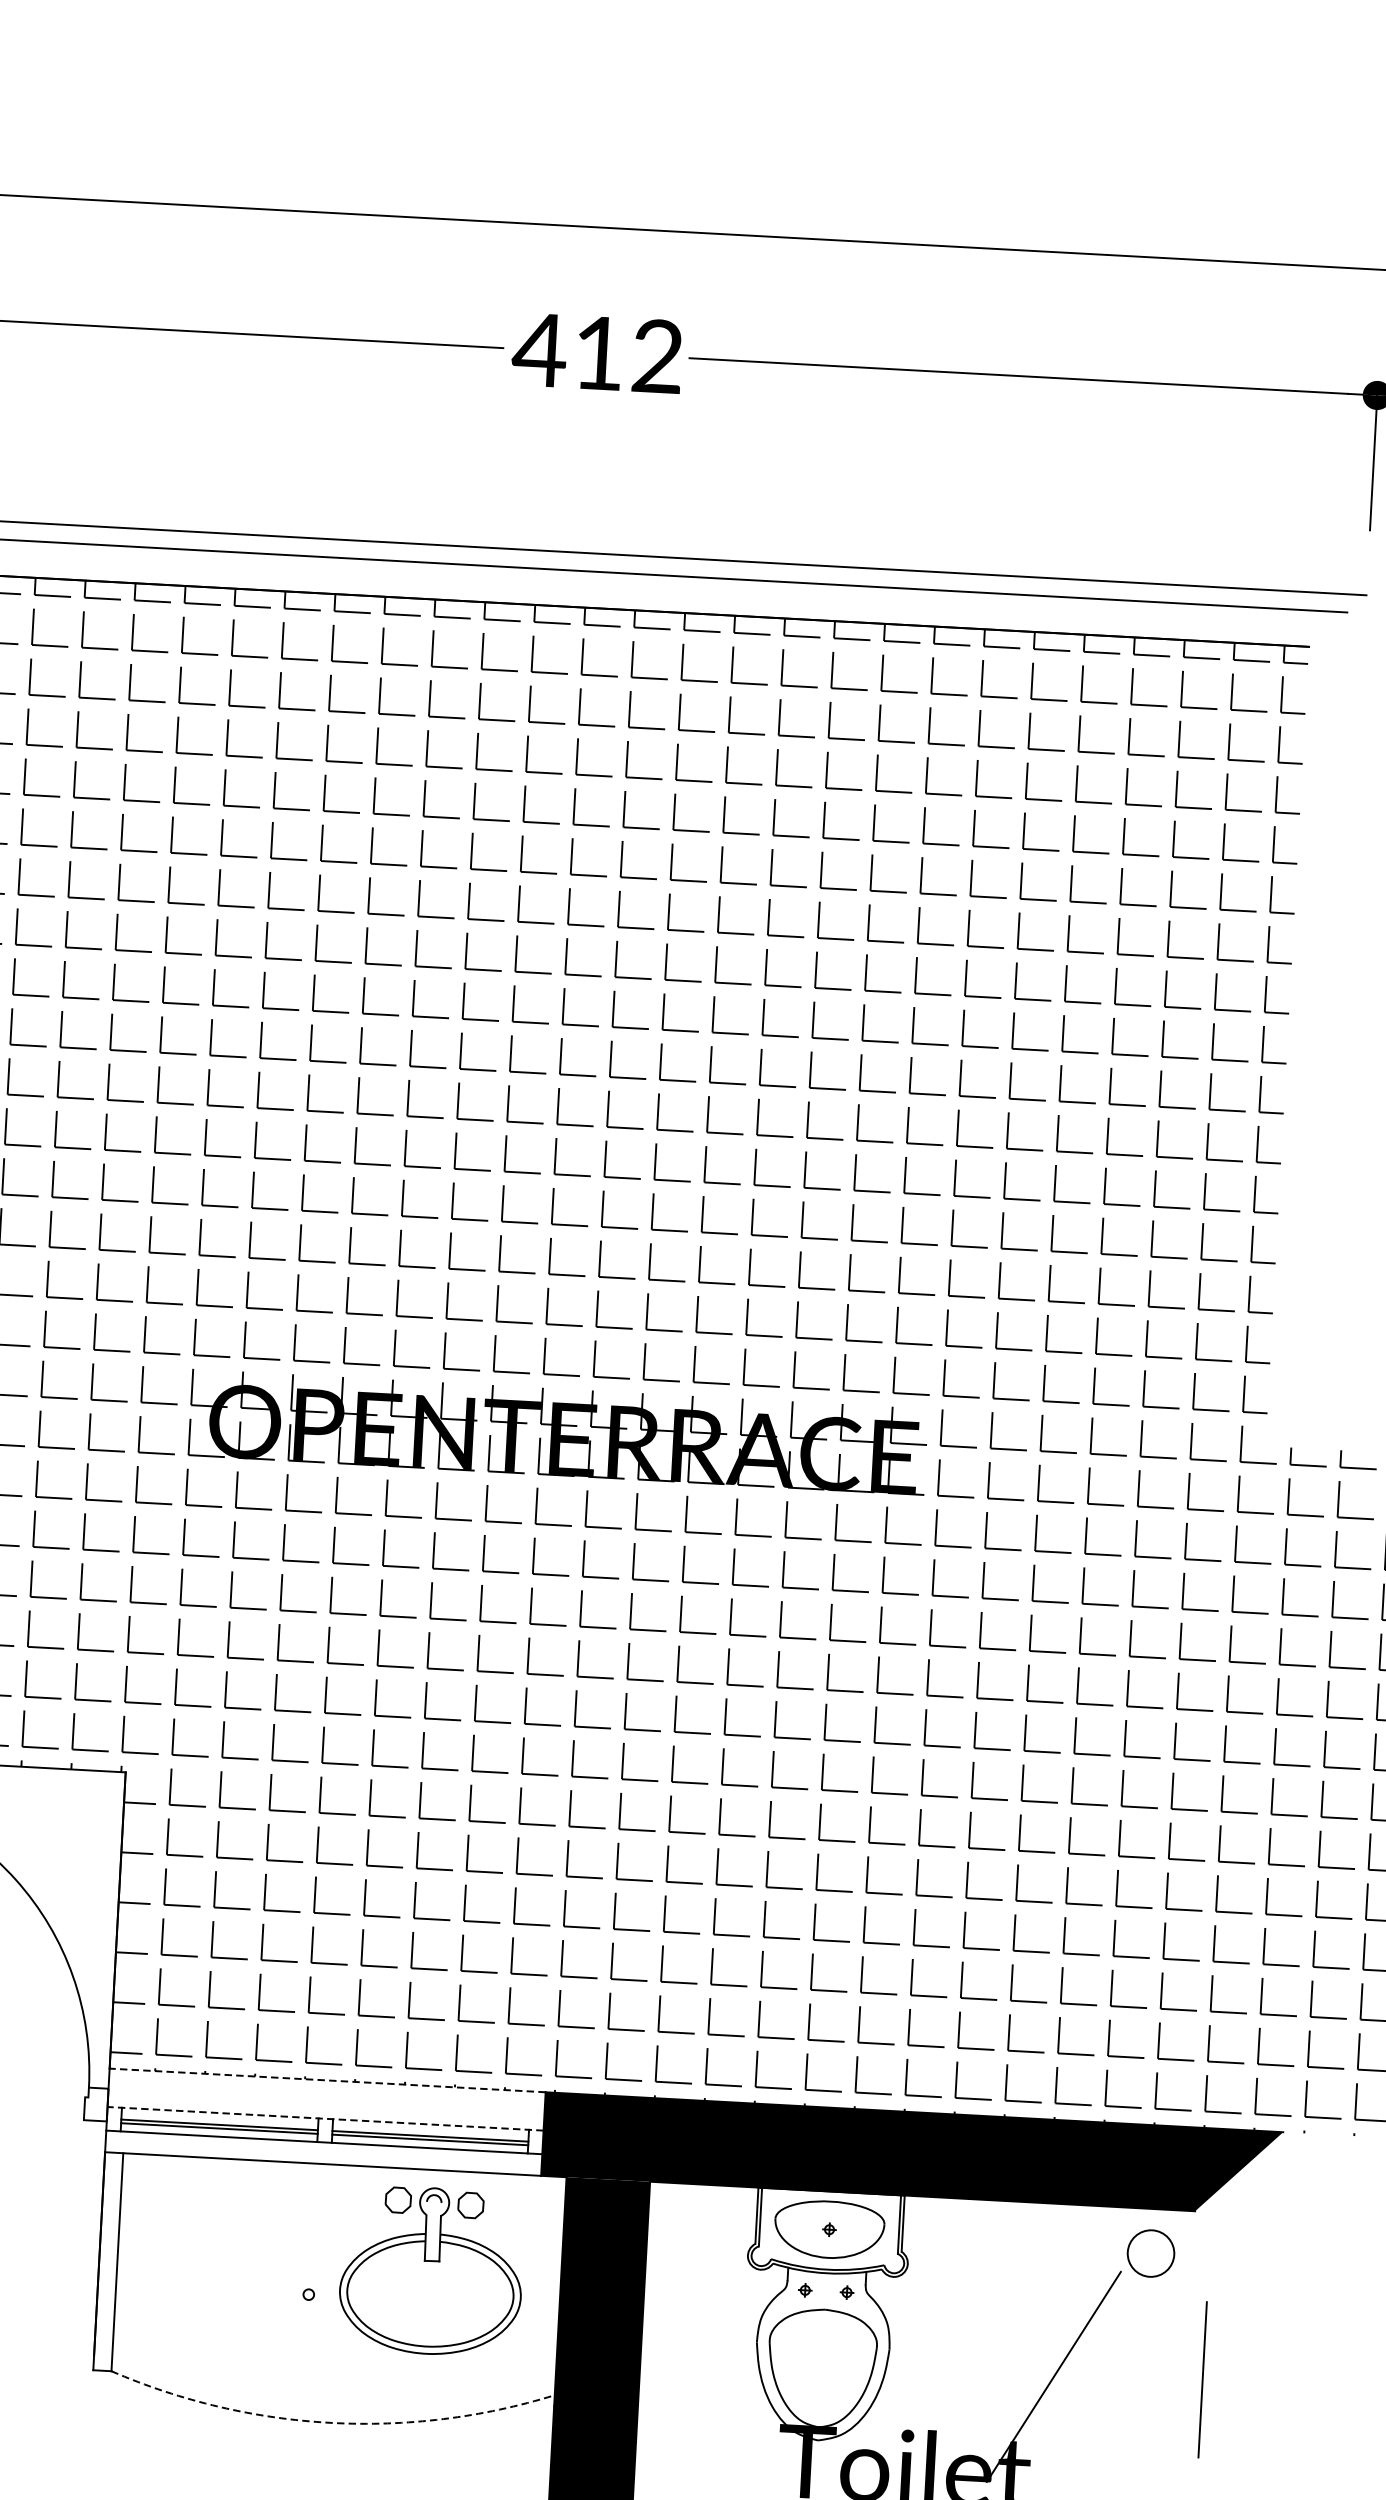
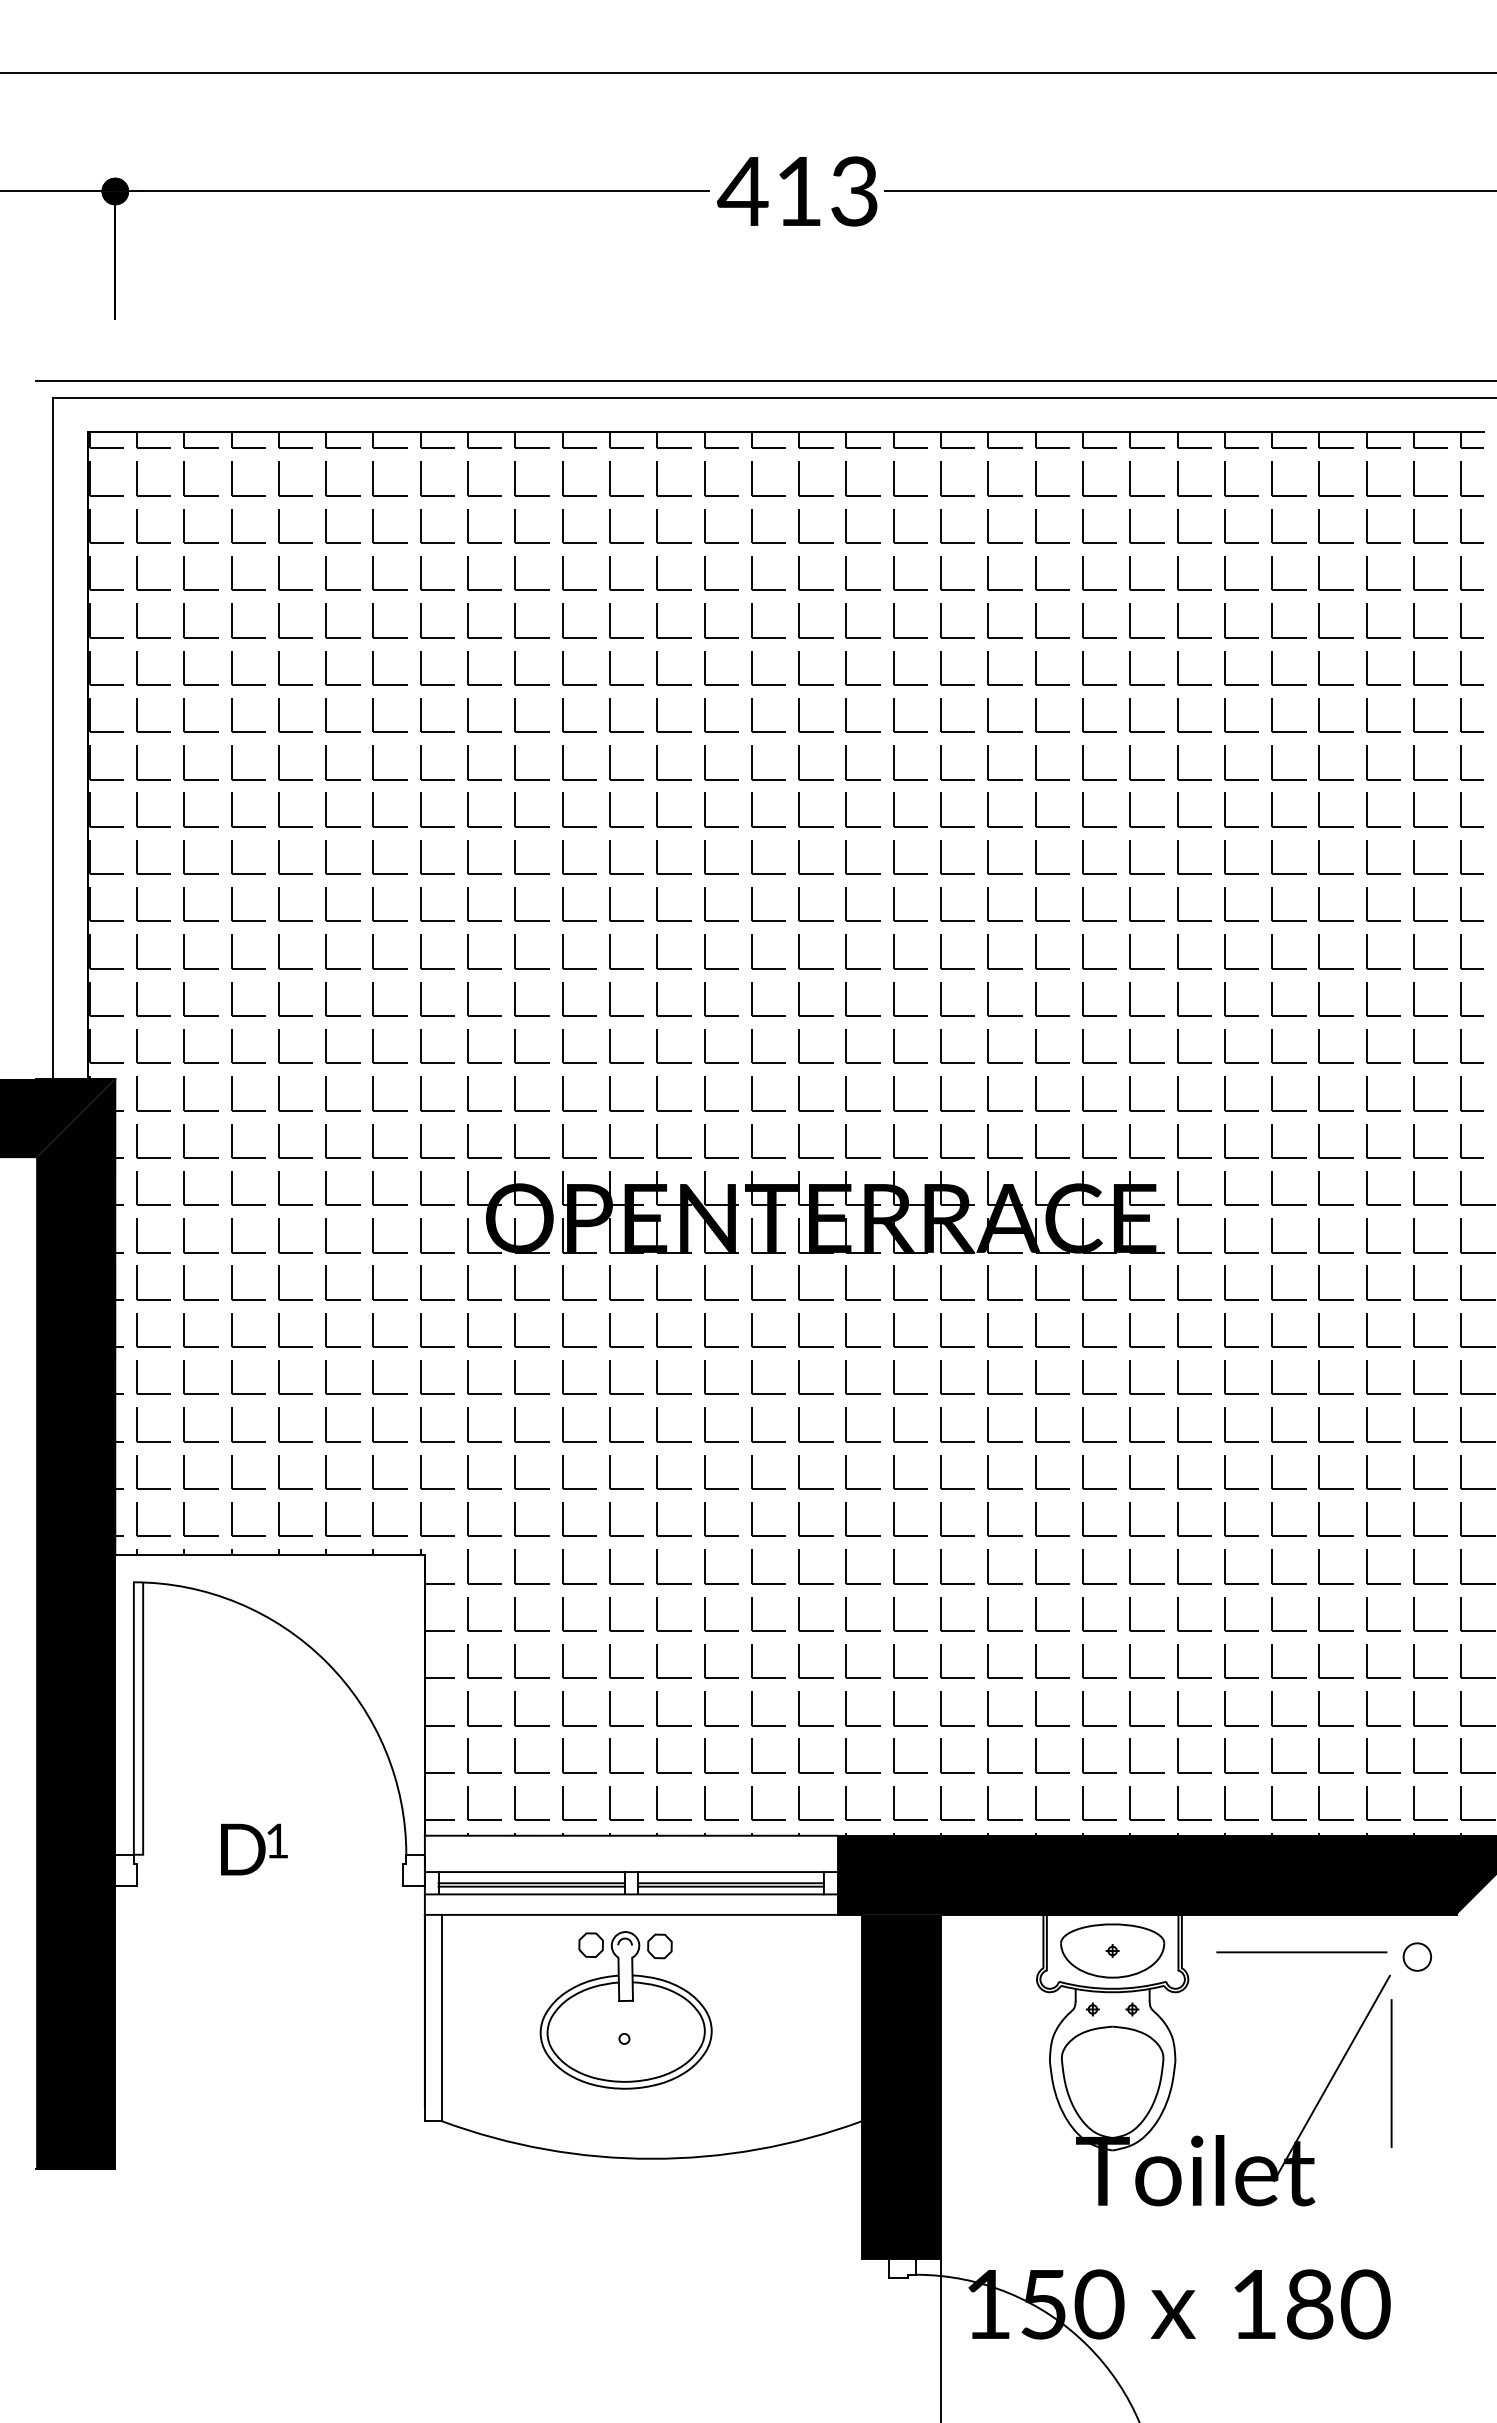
text: (657, 356) -> (854, 191), 412 -> 413
line: (326, 2080) -> (630, 1835), dashed -> solid
line: (324, 2119) -> (630, 1872), dashed -> solid
line: (1028, 2242) -> (1301, 1952), added
circle: (1151, 2252) -> (1417, 1956), size x0.62
part: (430, 2271) -> (625, 2010), moved
line: (1202, 2379) -> (1391, 2073), moved
arc: (330, 2422) -> (651, 2158), dashed -> solid

